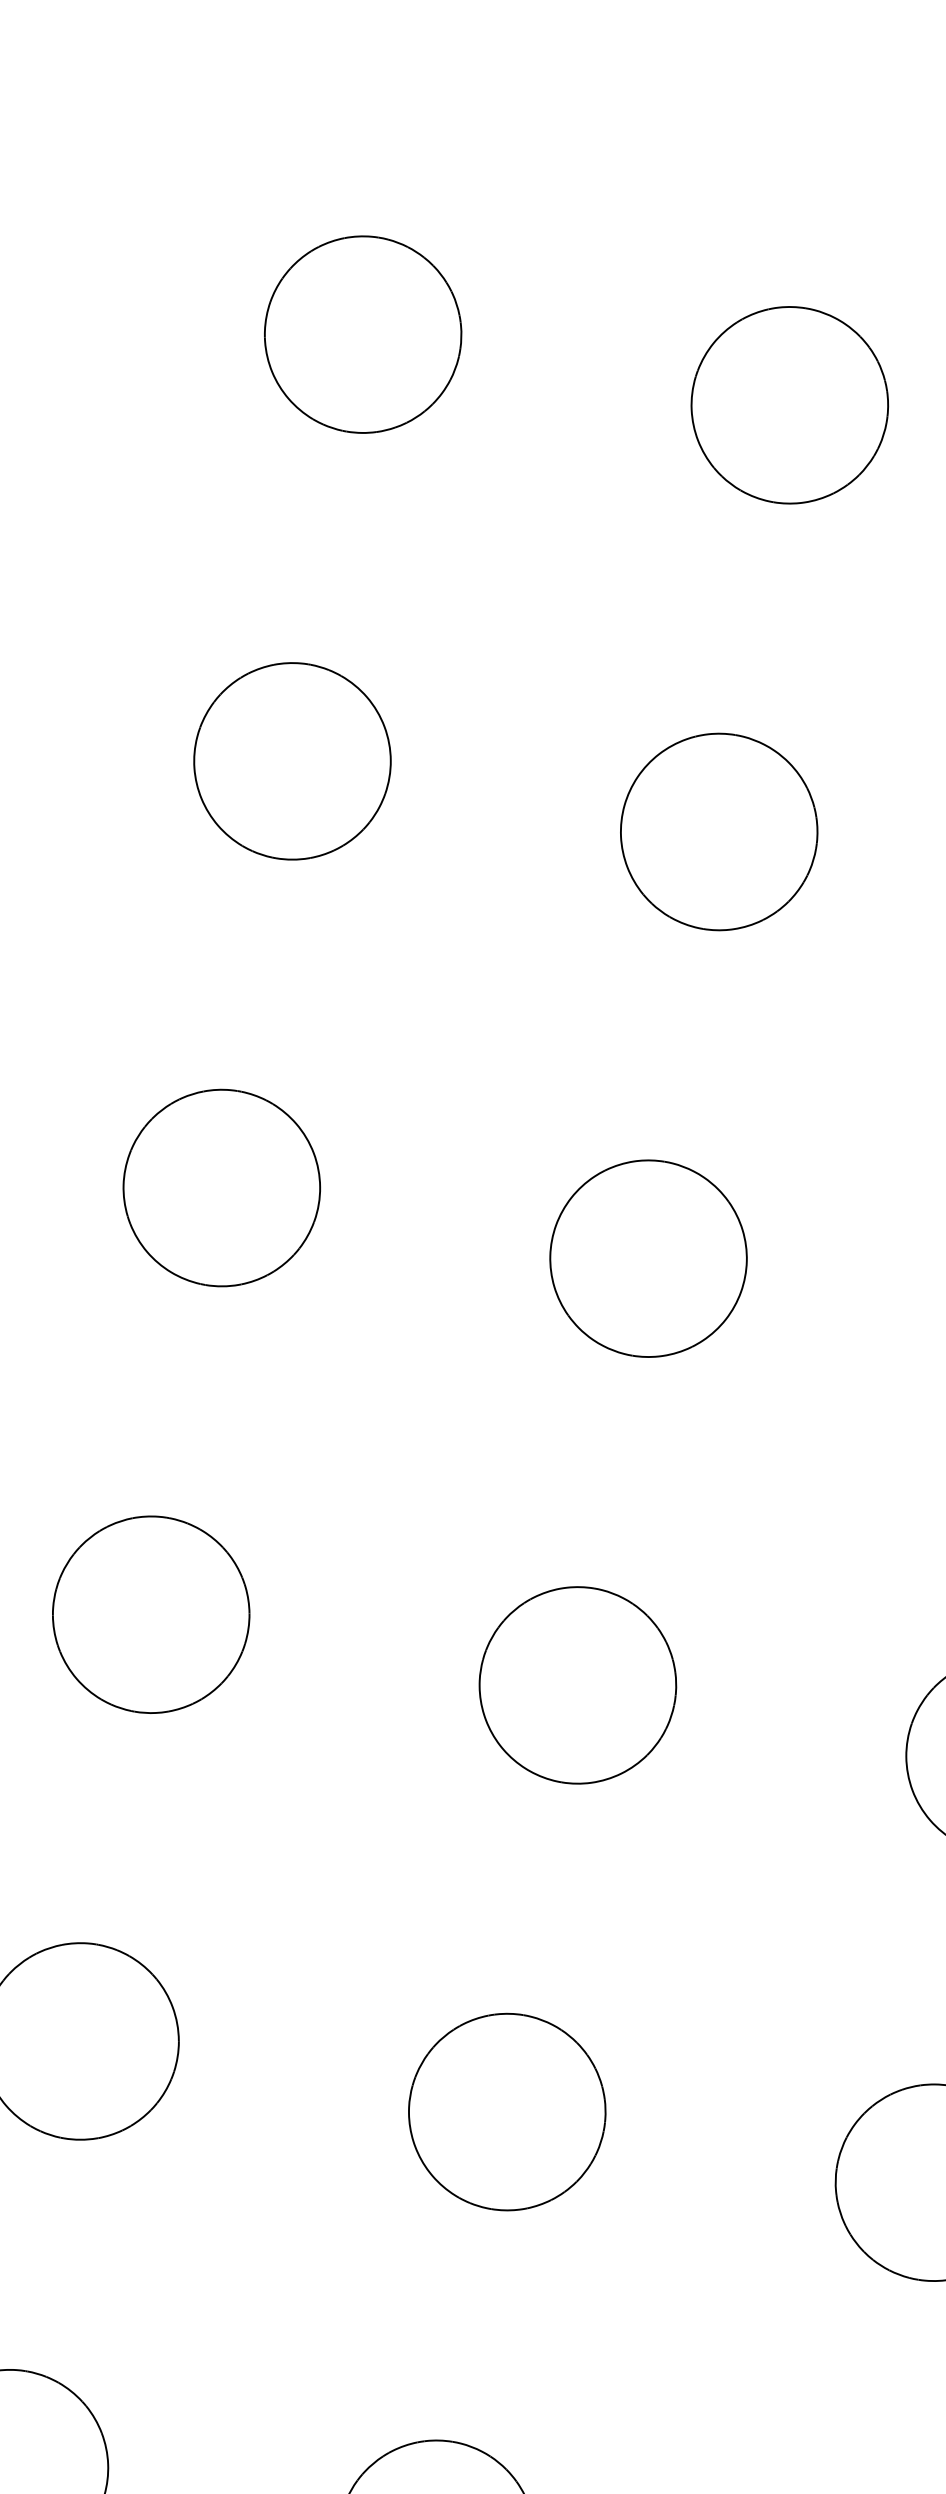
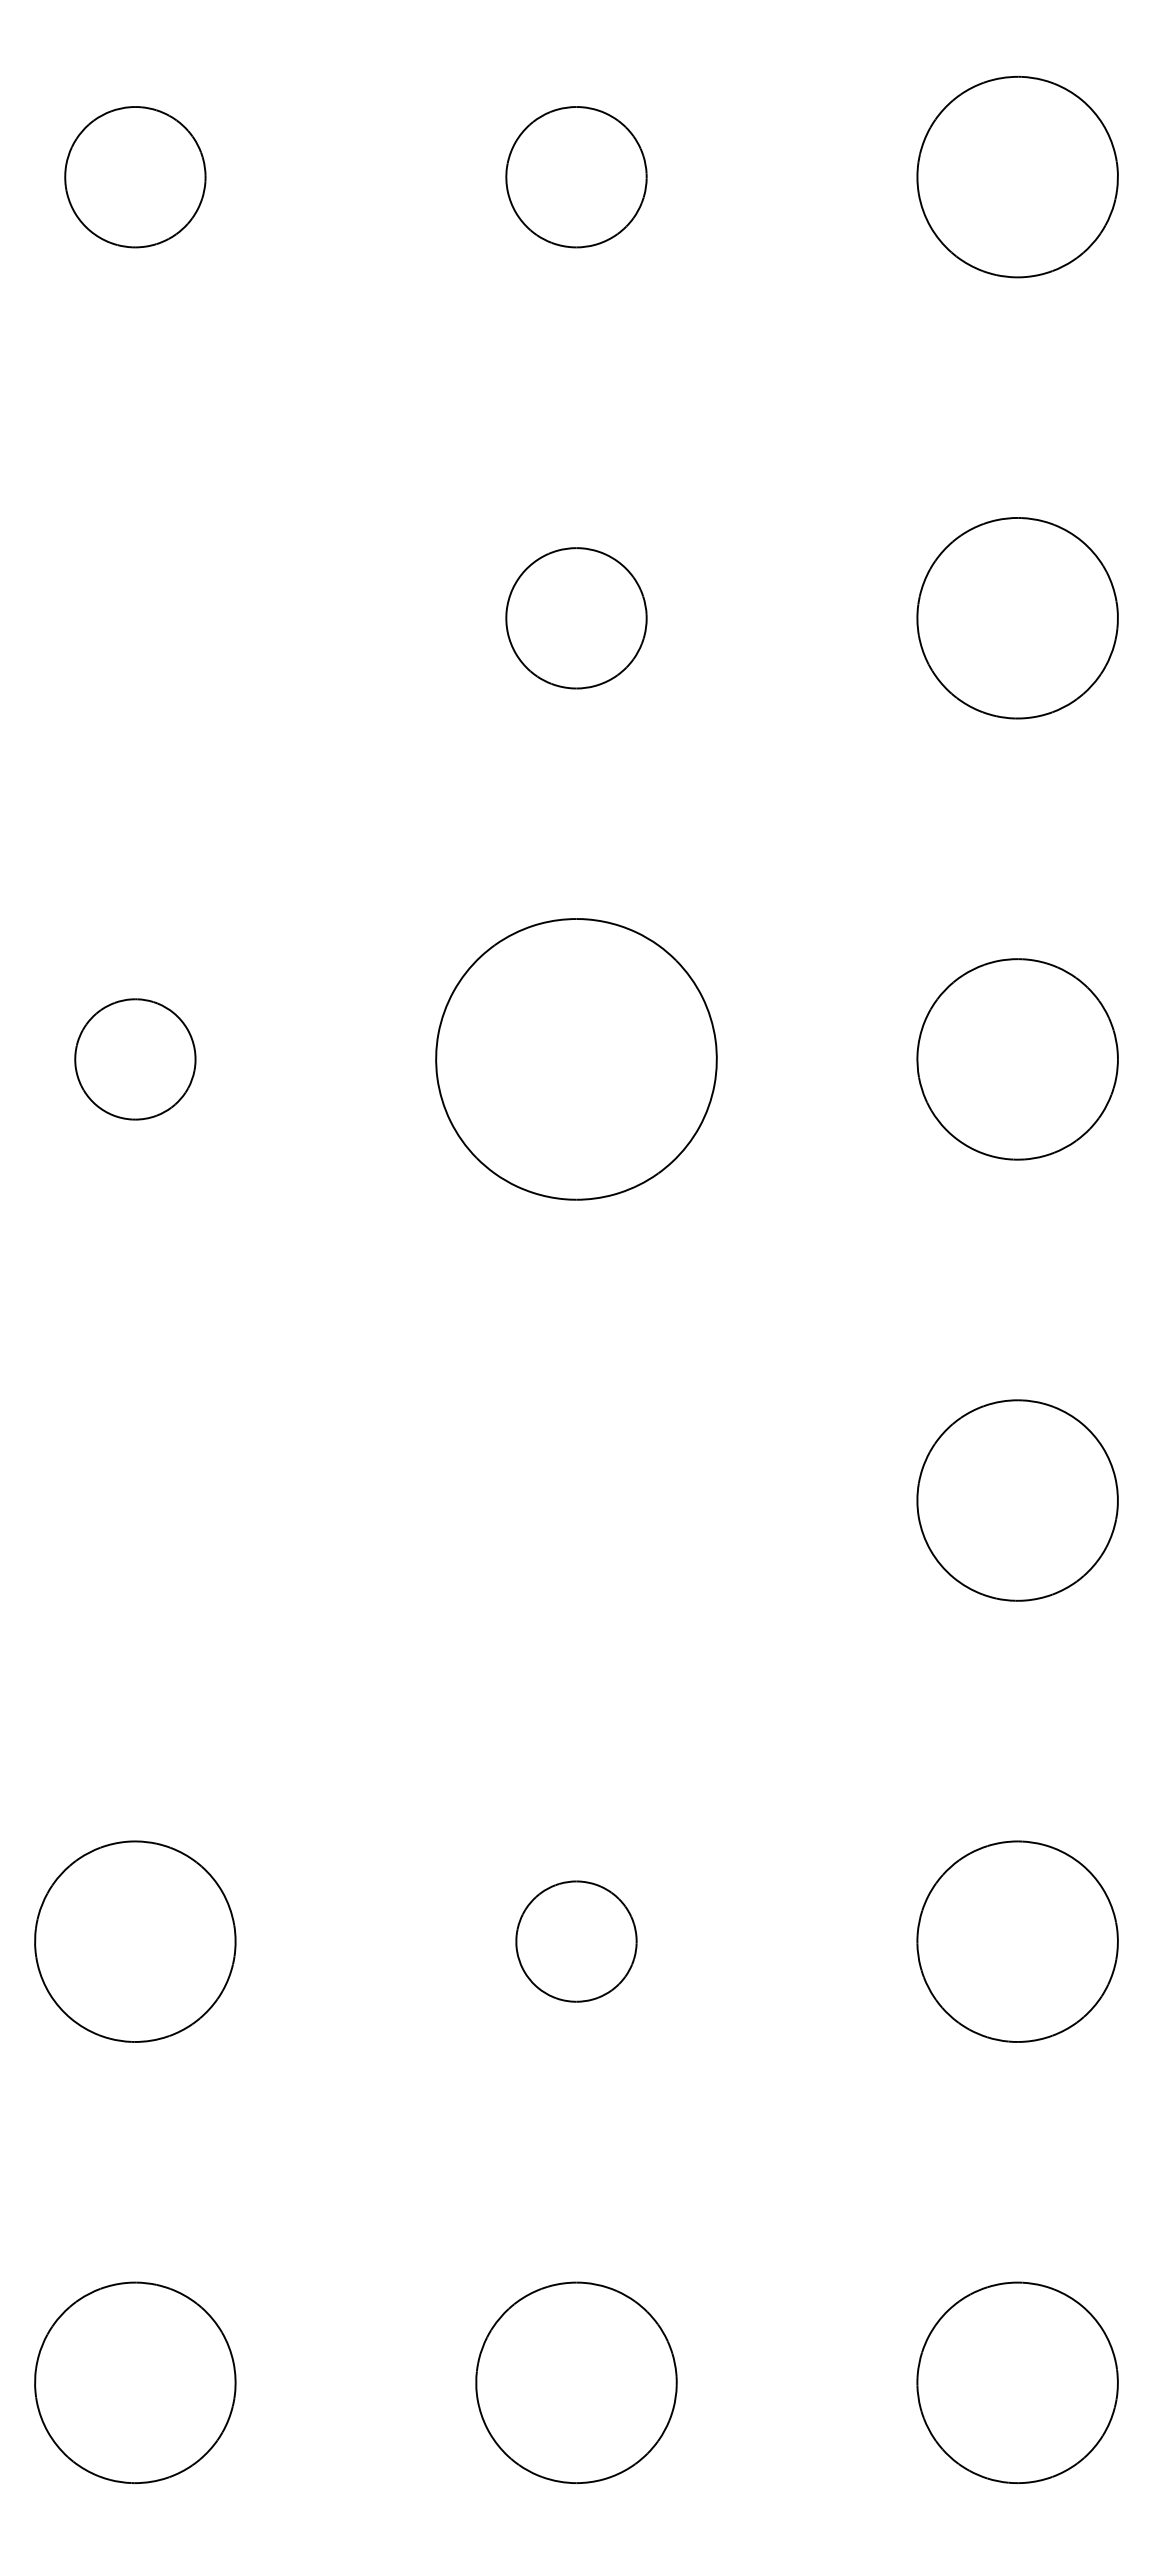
part: (363, 335) -> (135, 177), size x0.7
part: (789, 405) -> (576, 177), size x0.7
part: (292, 761) -> (135, 618), removed
part: (719, 832) -> (576, 618), size x0.7
part: (221, 1188) -> (135, 1059), size x0.6
part: (648, 1258) -> (576, 1059), size x1.4
part: (151, 1614) -> (135, 1500), removed
part: (577, 1685) -> (576, 1500), removed
part: (507, 2111) -> (576, 1941), size x0.6

